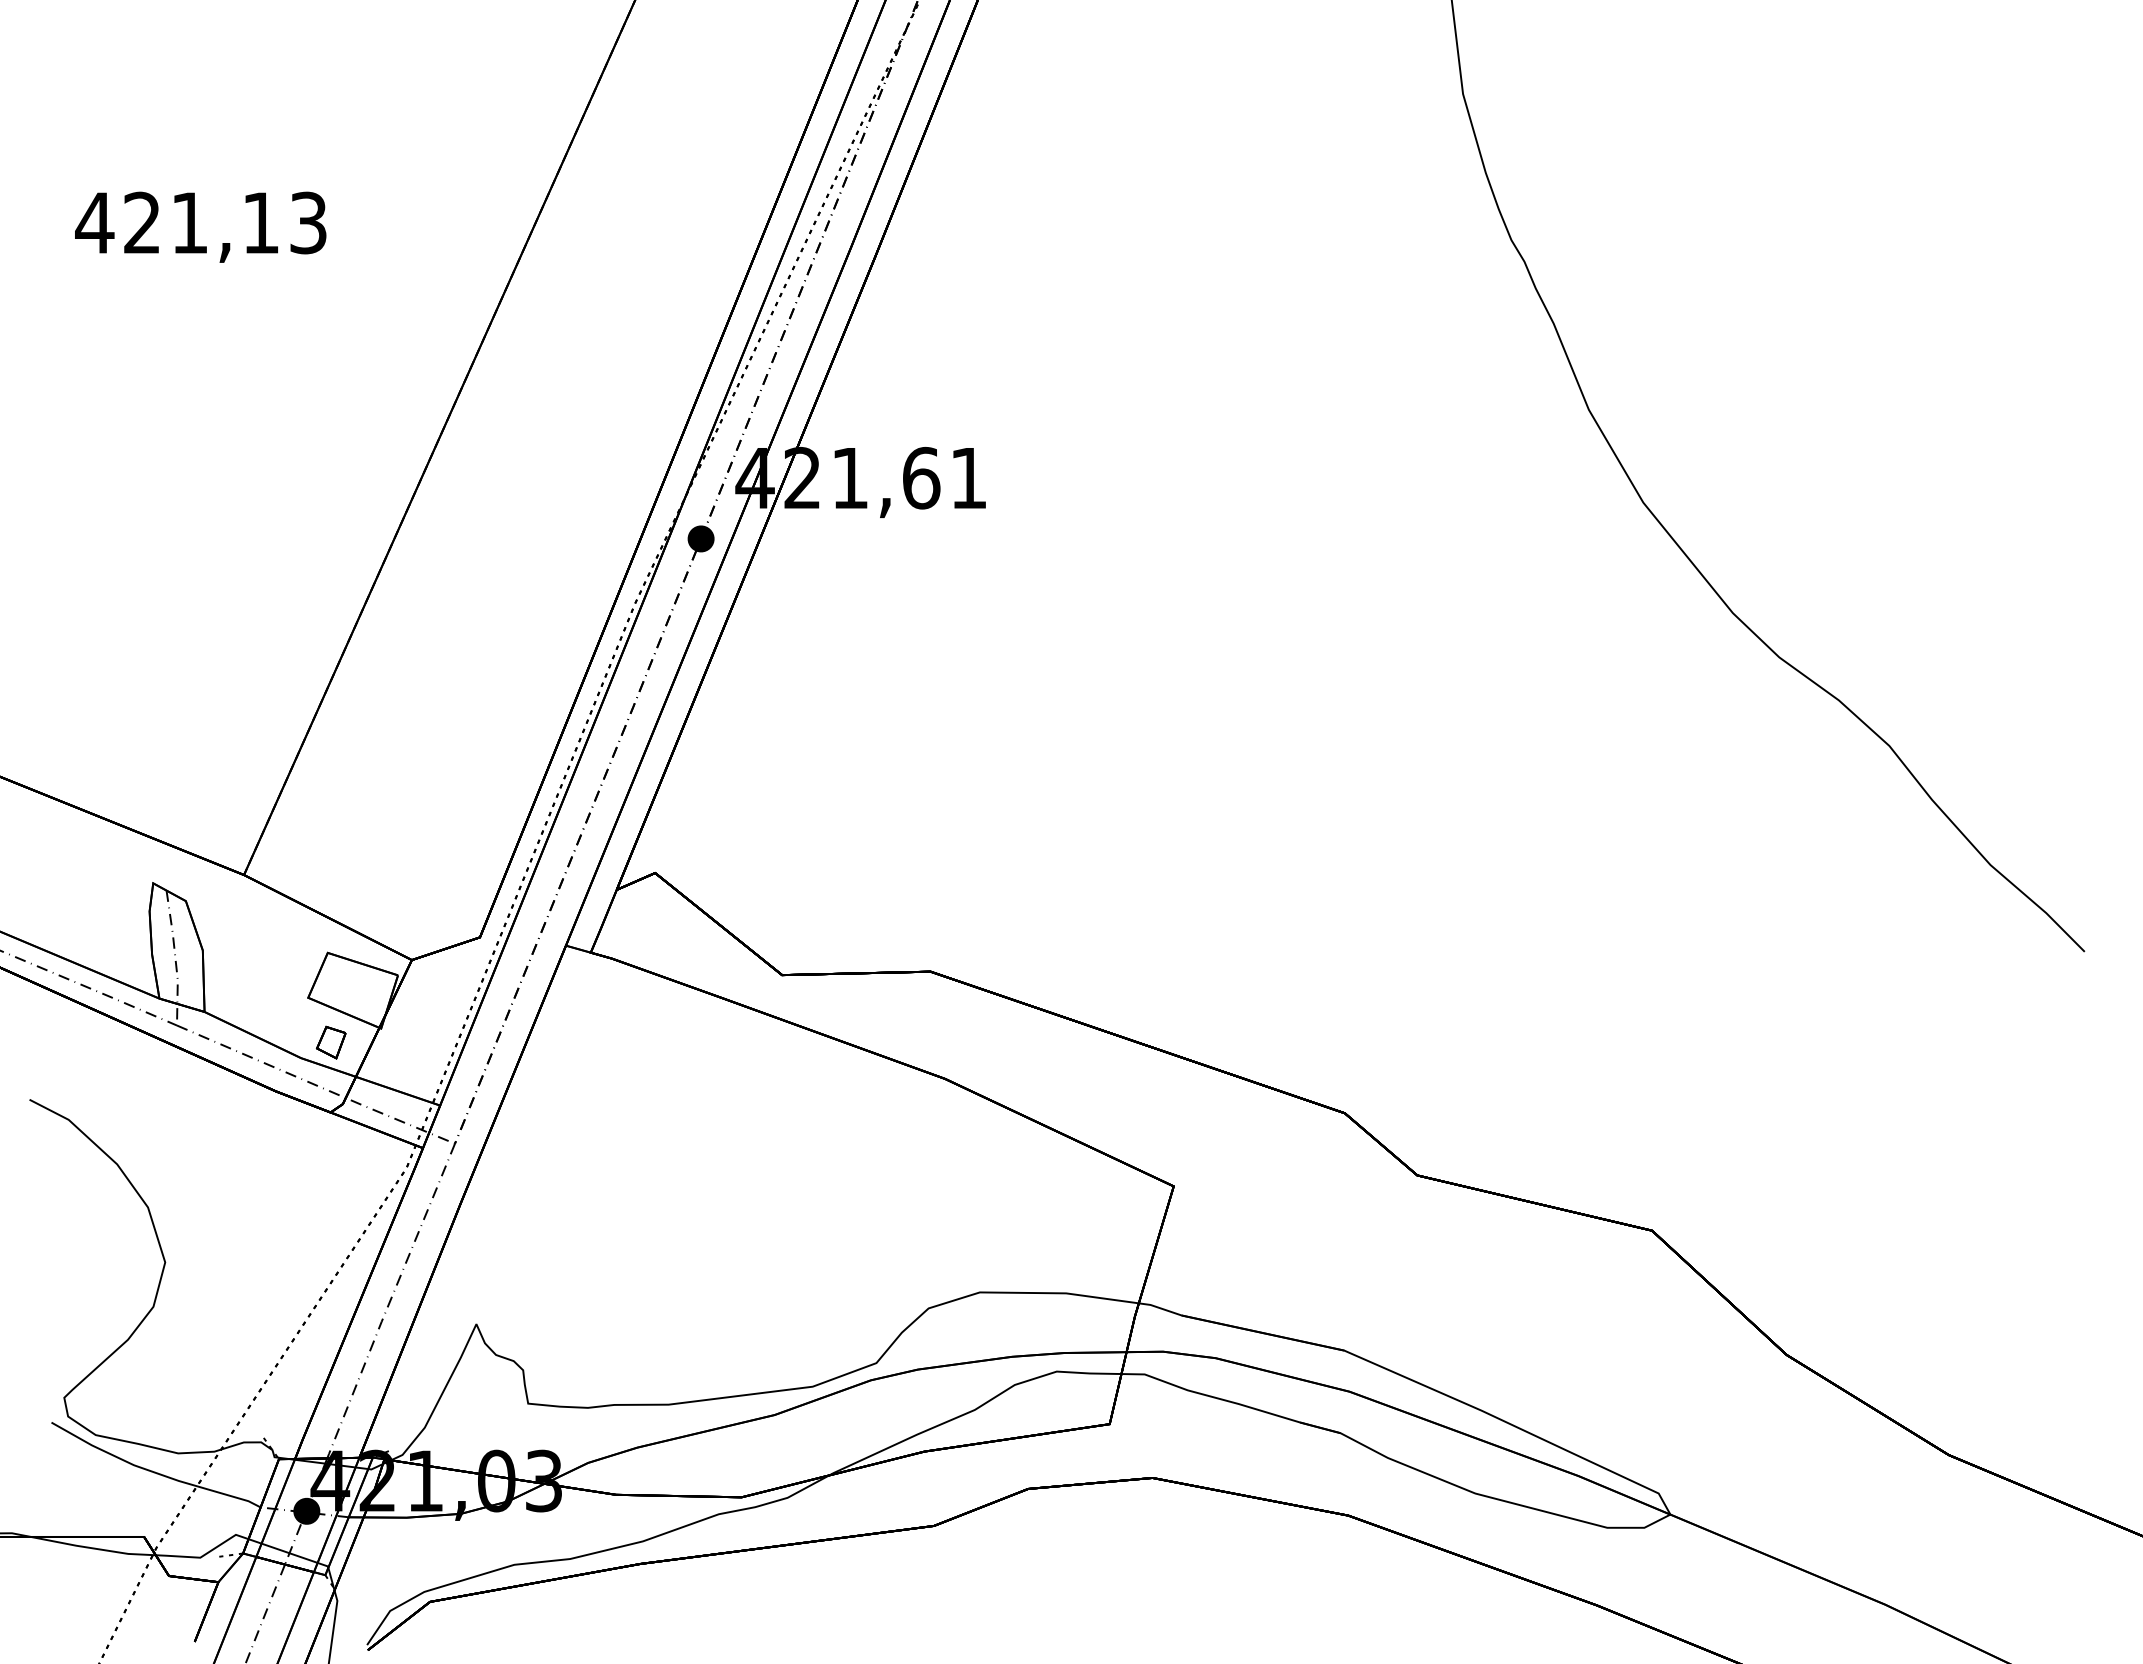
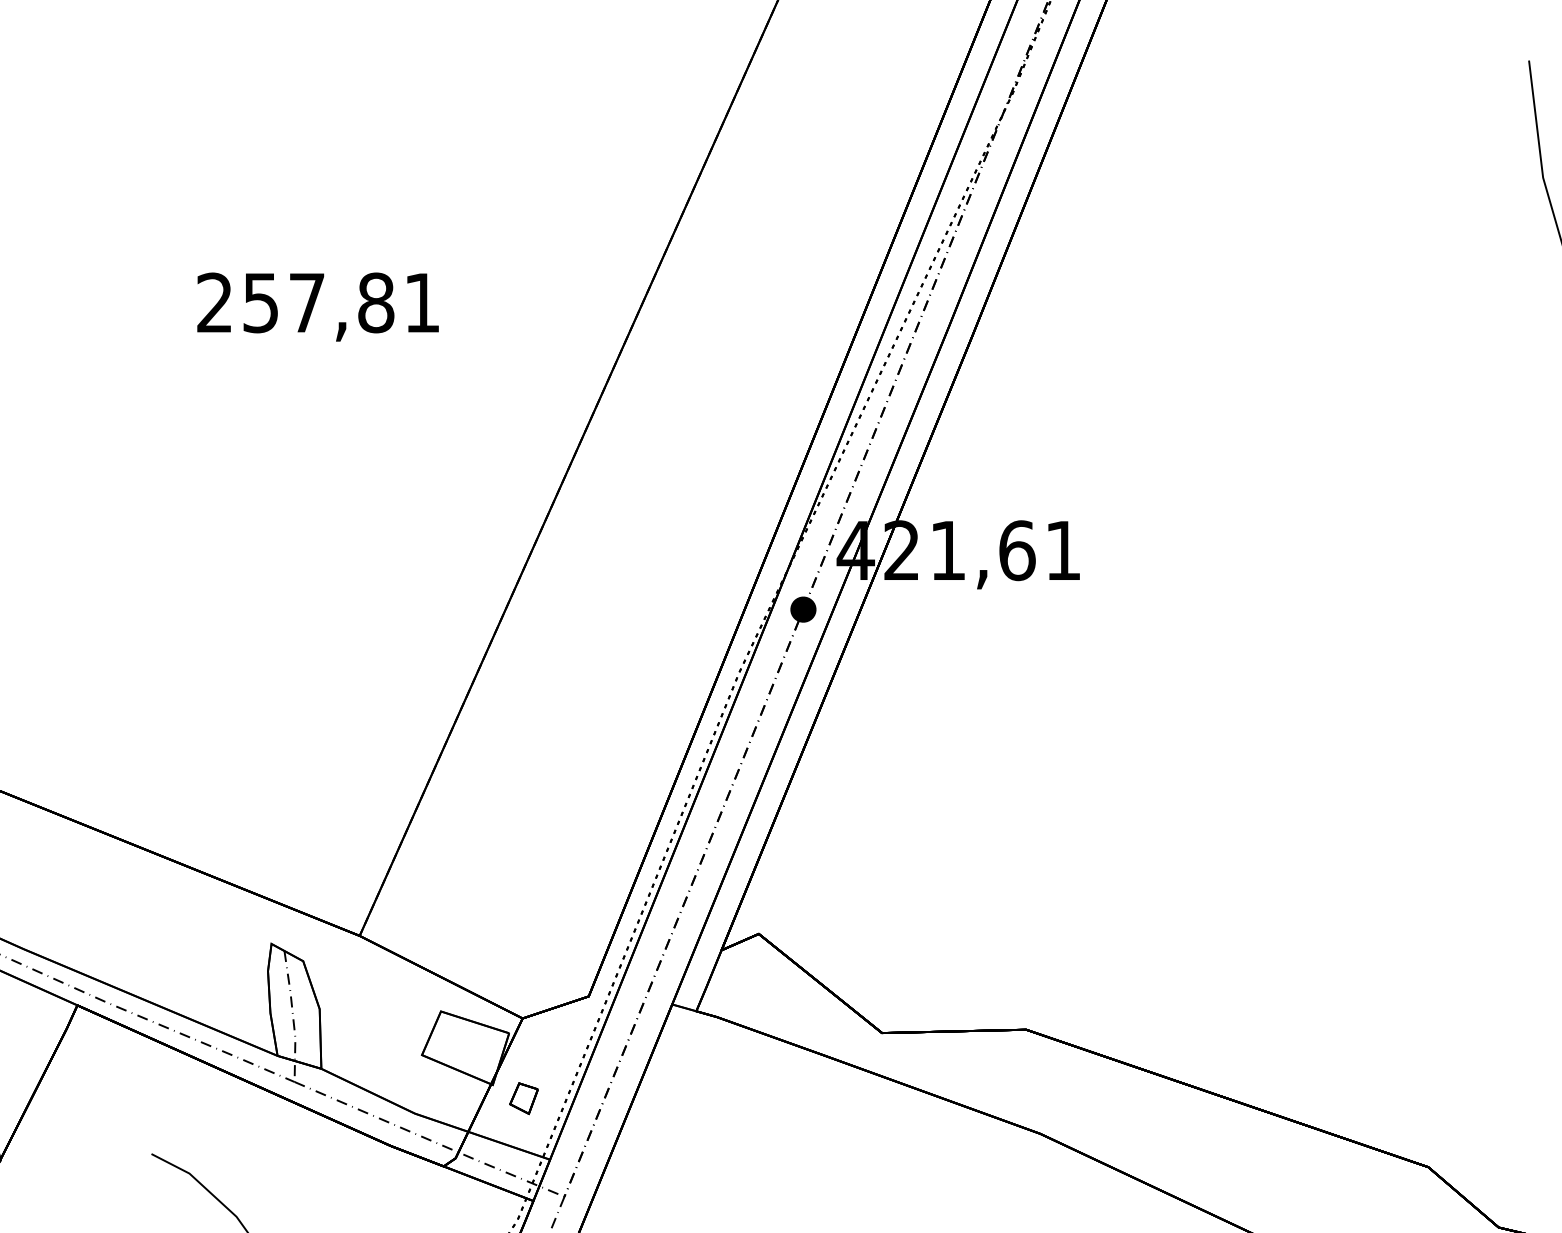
text: (200, 222) -> (317, 302), 421,13 -> 257,81
part: (330, 1042) -> (523, 1098), moved

